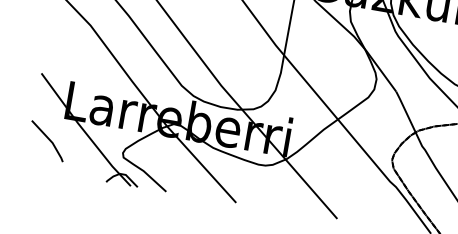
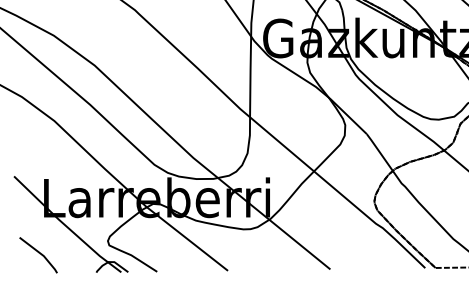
line: (47, 139) -> (38, 253), moved

